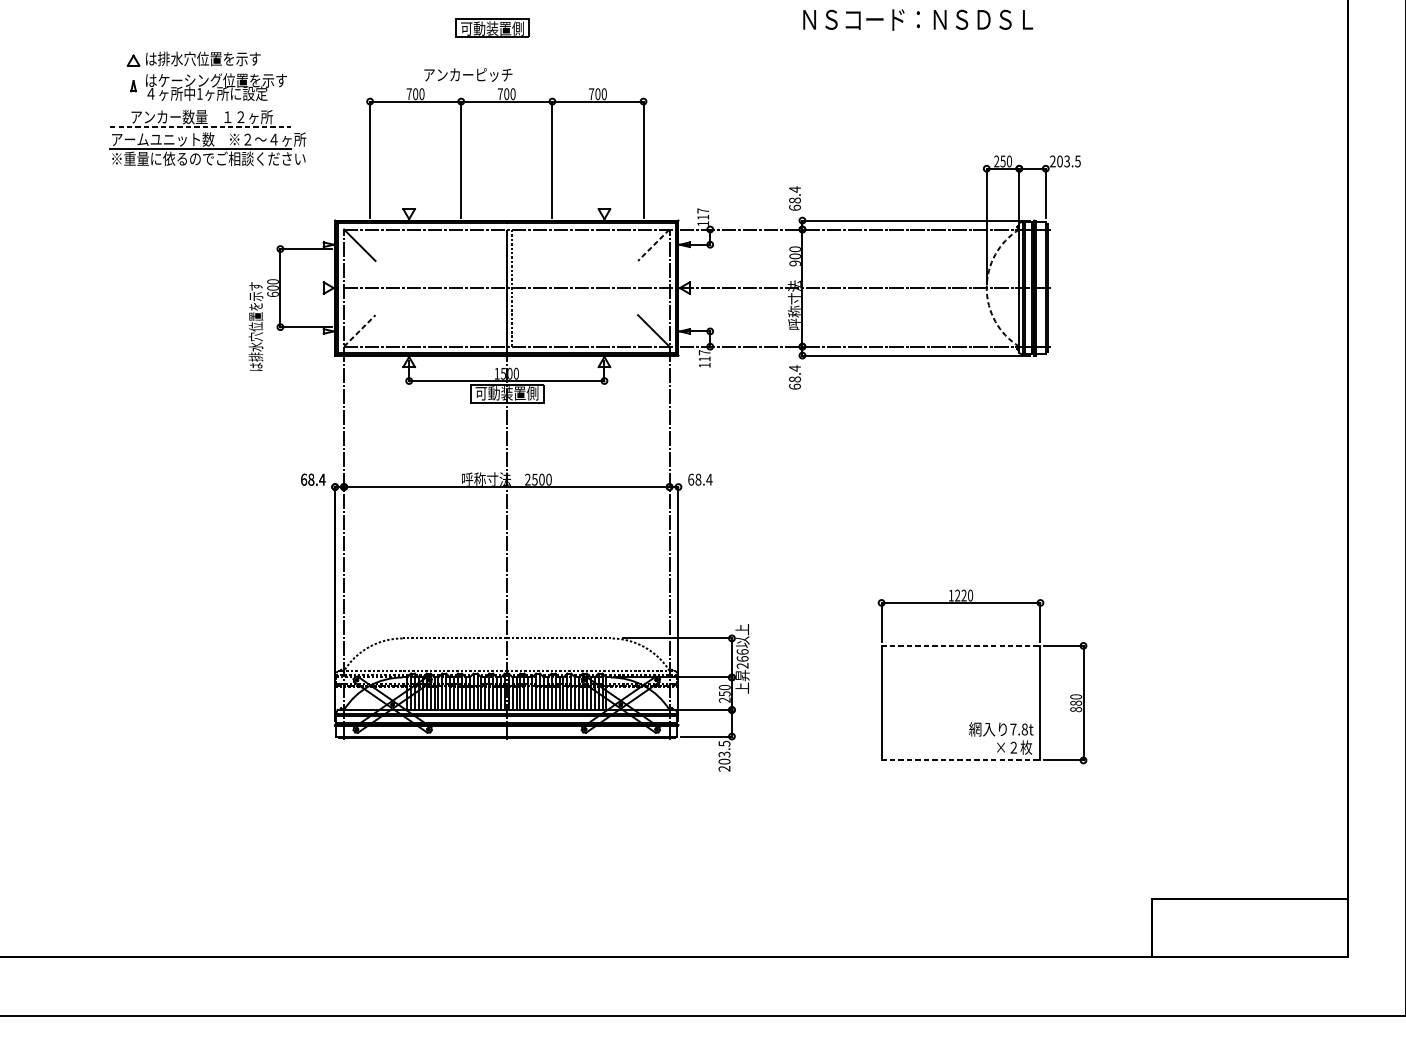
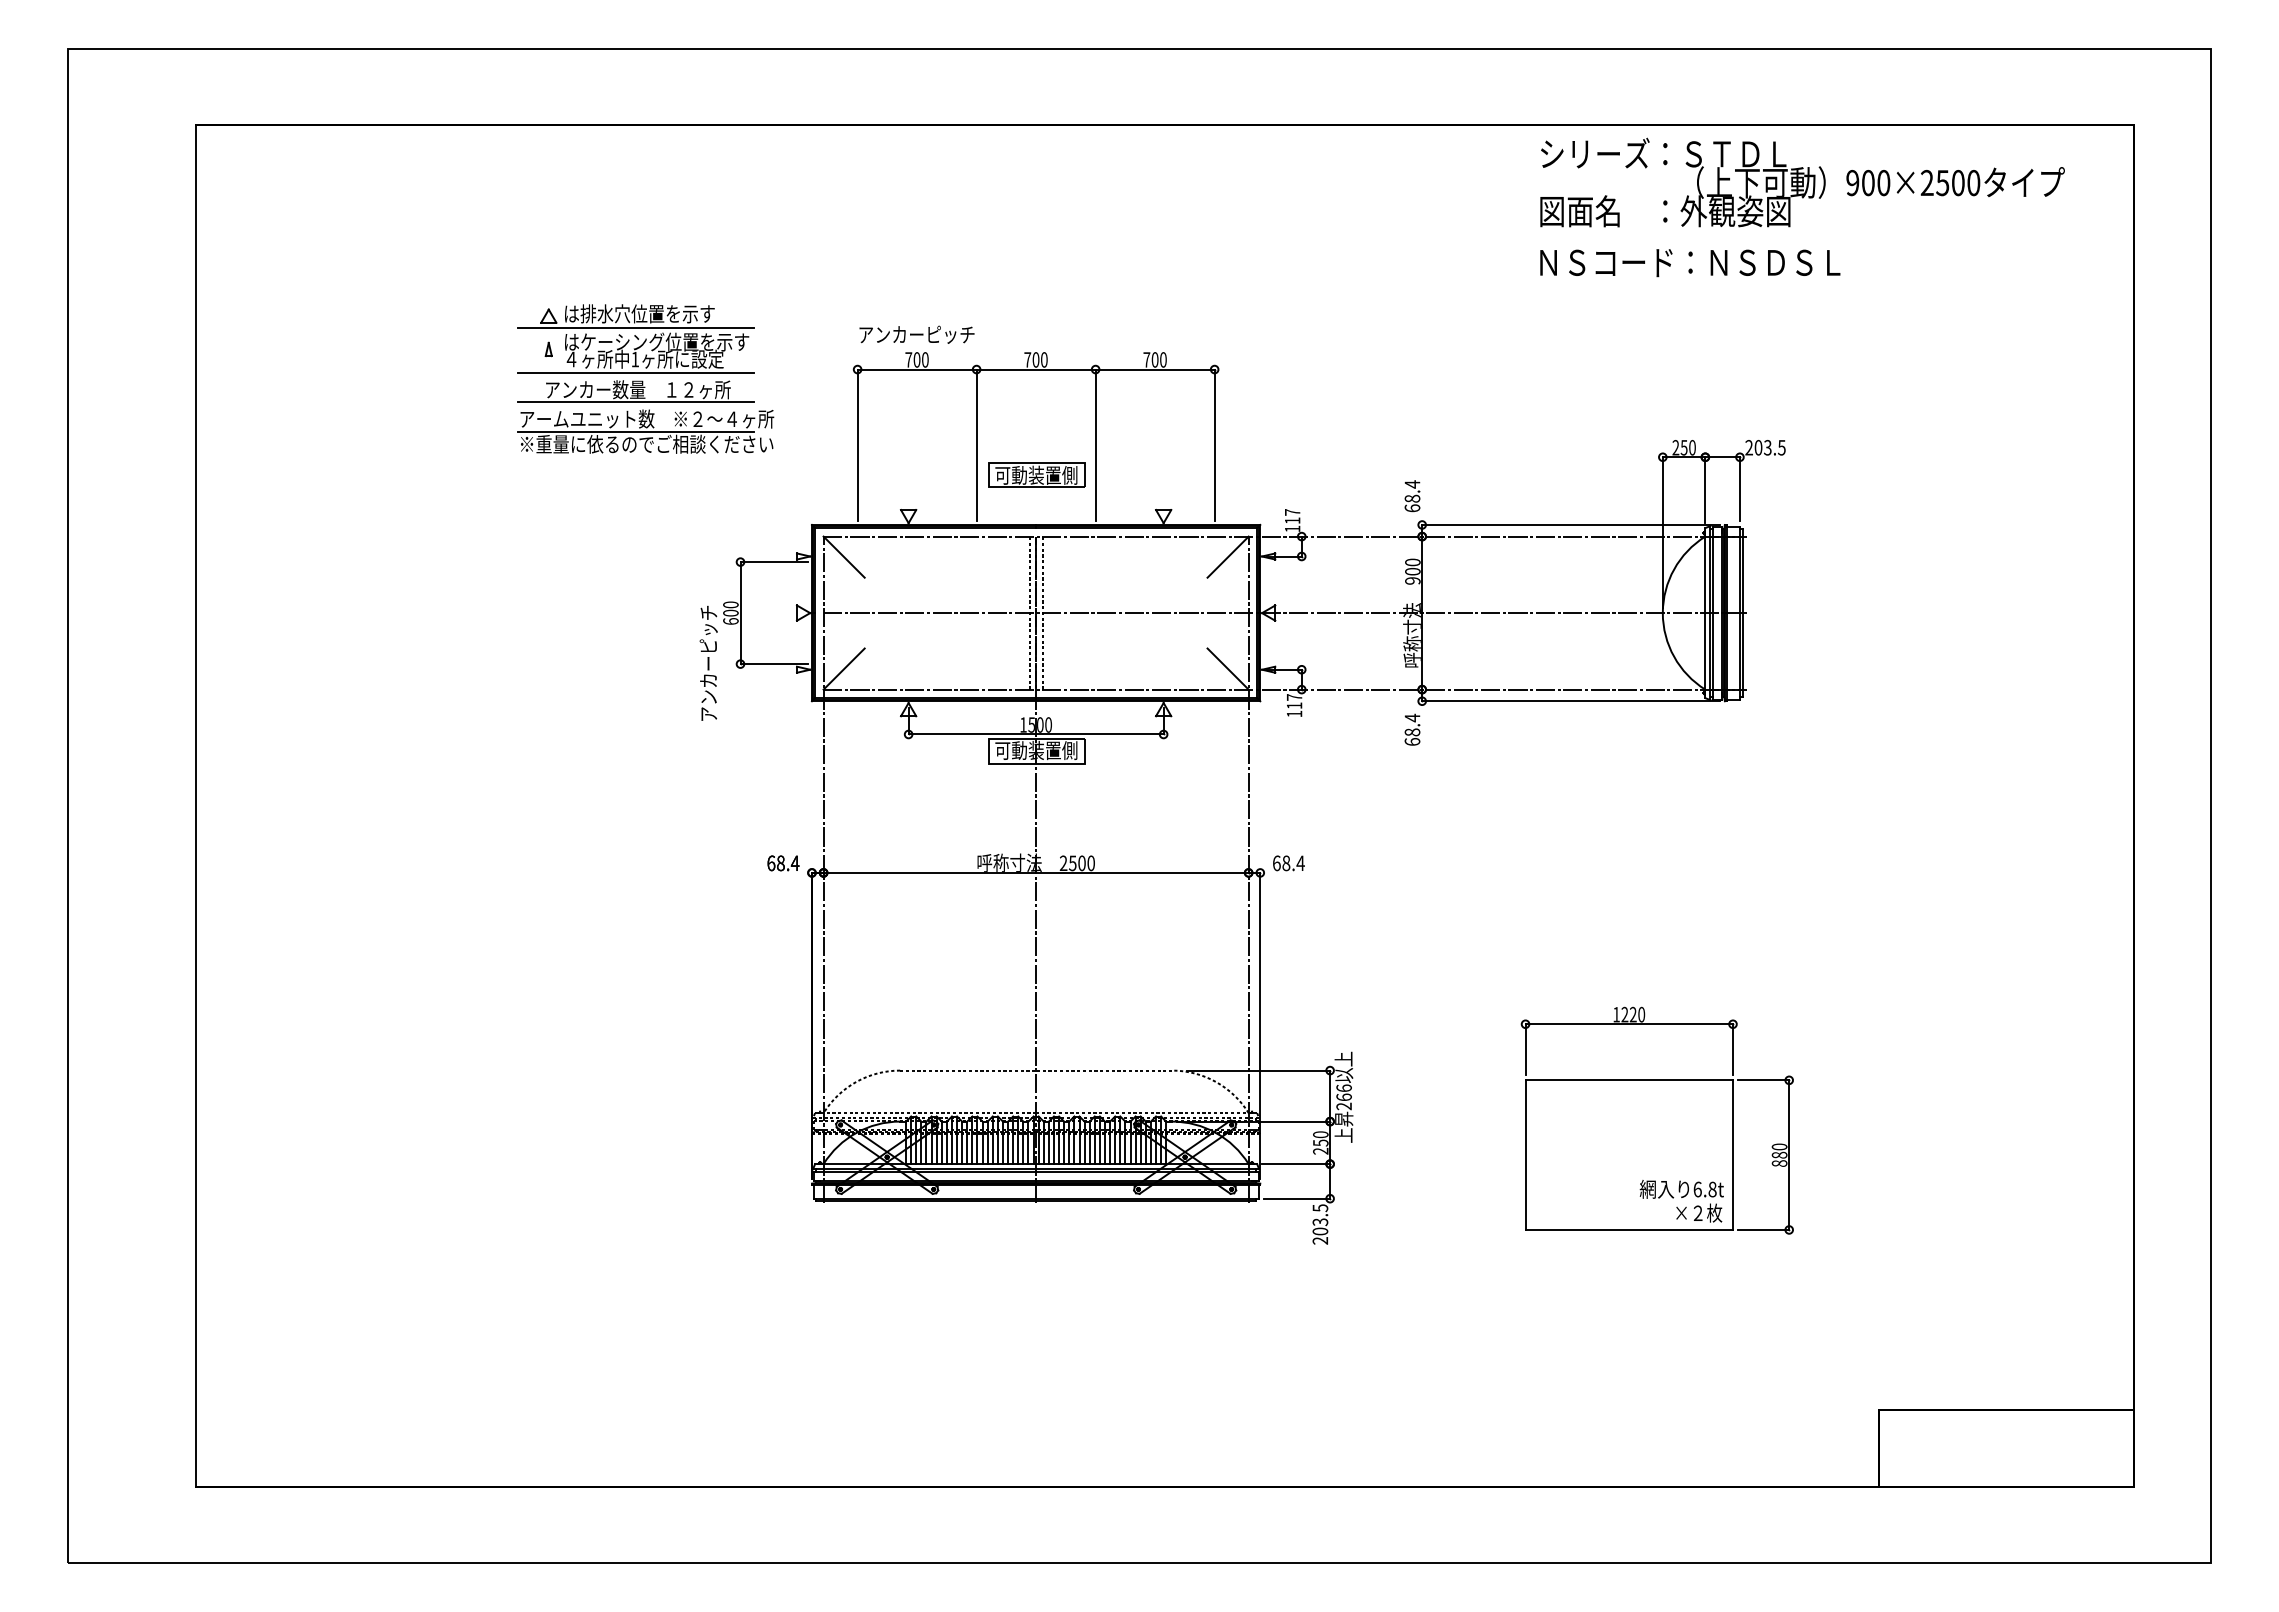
text: (918, 20) -> (1690, 263), moved
part: (492, 28) -> (1036, 474), moved
line: (200, 69) -> (635, 327), added
text: (468, 74) -> (916, 334), moved
line: (200, 103) -> (635, 372), added
line: (200, 126) -> (636, 402), dashed -> solid
line: (653, 245) -> (1227, 557), dashed -> solid
line: (501, 287) -> (1029, 612), added
arc: (986, 288) -> (1662, 613), dashed -> solid
text: (255, 326) -> (708, 663), は排水穴位置を示す -> アンカーピッチ
line: (360, 330) -> (844, 668), dashed -> solid
line: (961, 646) -> (1629, 1080), dashed -> solid
text: (1013, 729) -> (1697, 1189), 7.8t -> 6.8t
line: (961, 760) -> (1629, 1229), dashed -> solid

